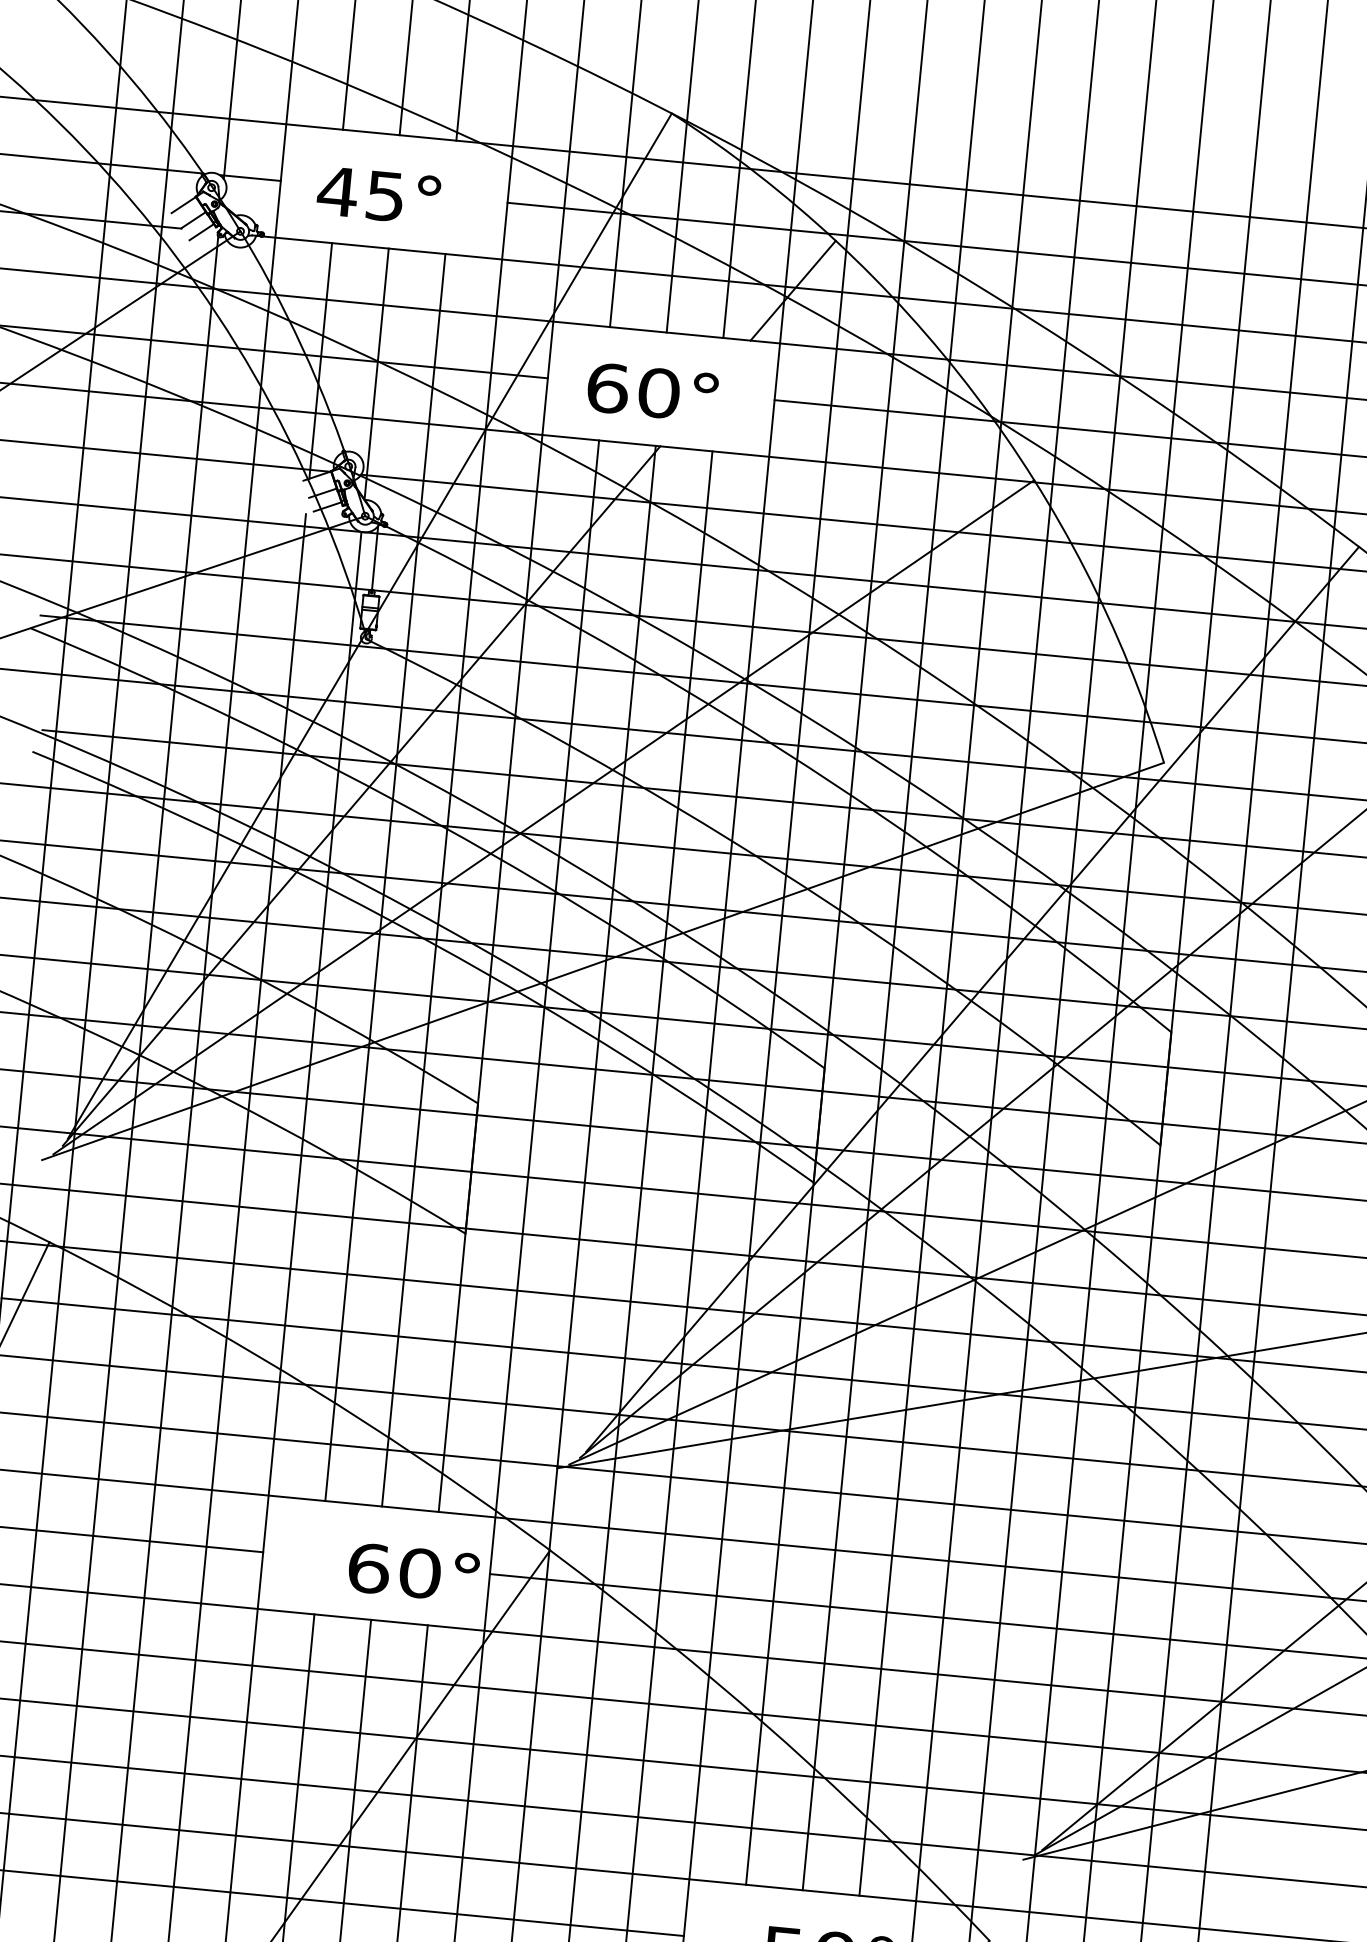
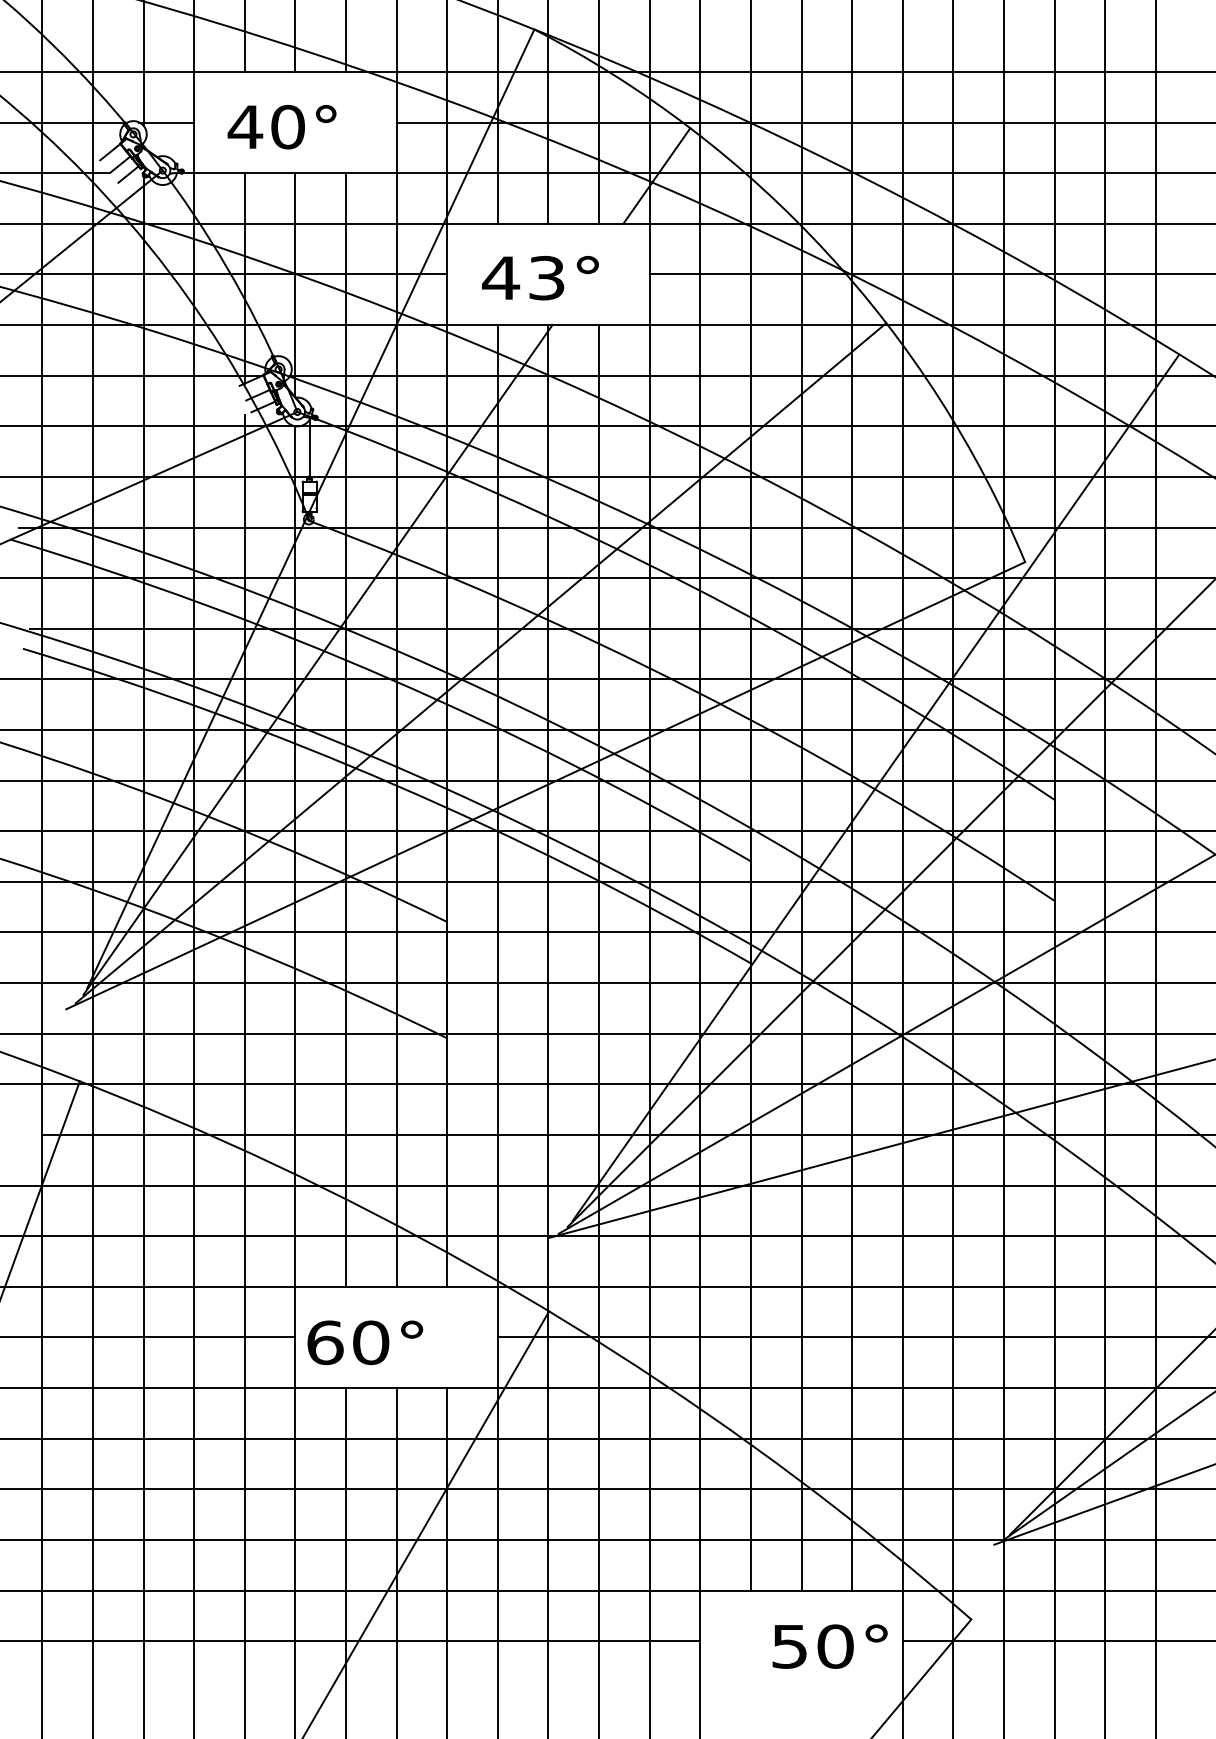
text: (384, 195) -> (287, 126), 45° -> 40°
text: (632, 389) -> (523, 277), 60° -> 43°
text: (413, 1572) -> (365, 1342), moved

